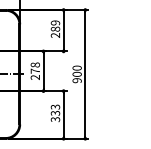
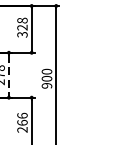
text: (55, 28) -> (22, 26), 289 -> 328
line: (43, 71) -> (8, 75), solid -> dashed
text: (55, 113) -> (22, 122), 333 -> 266

